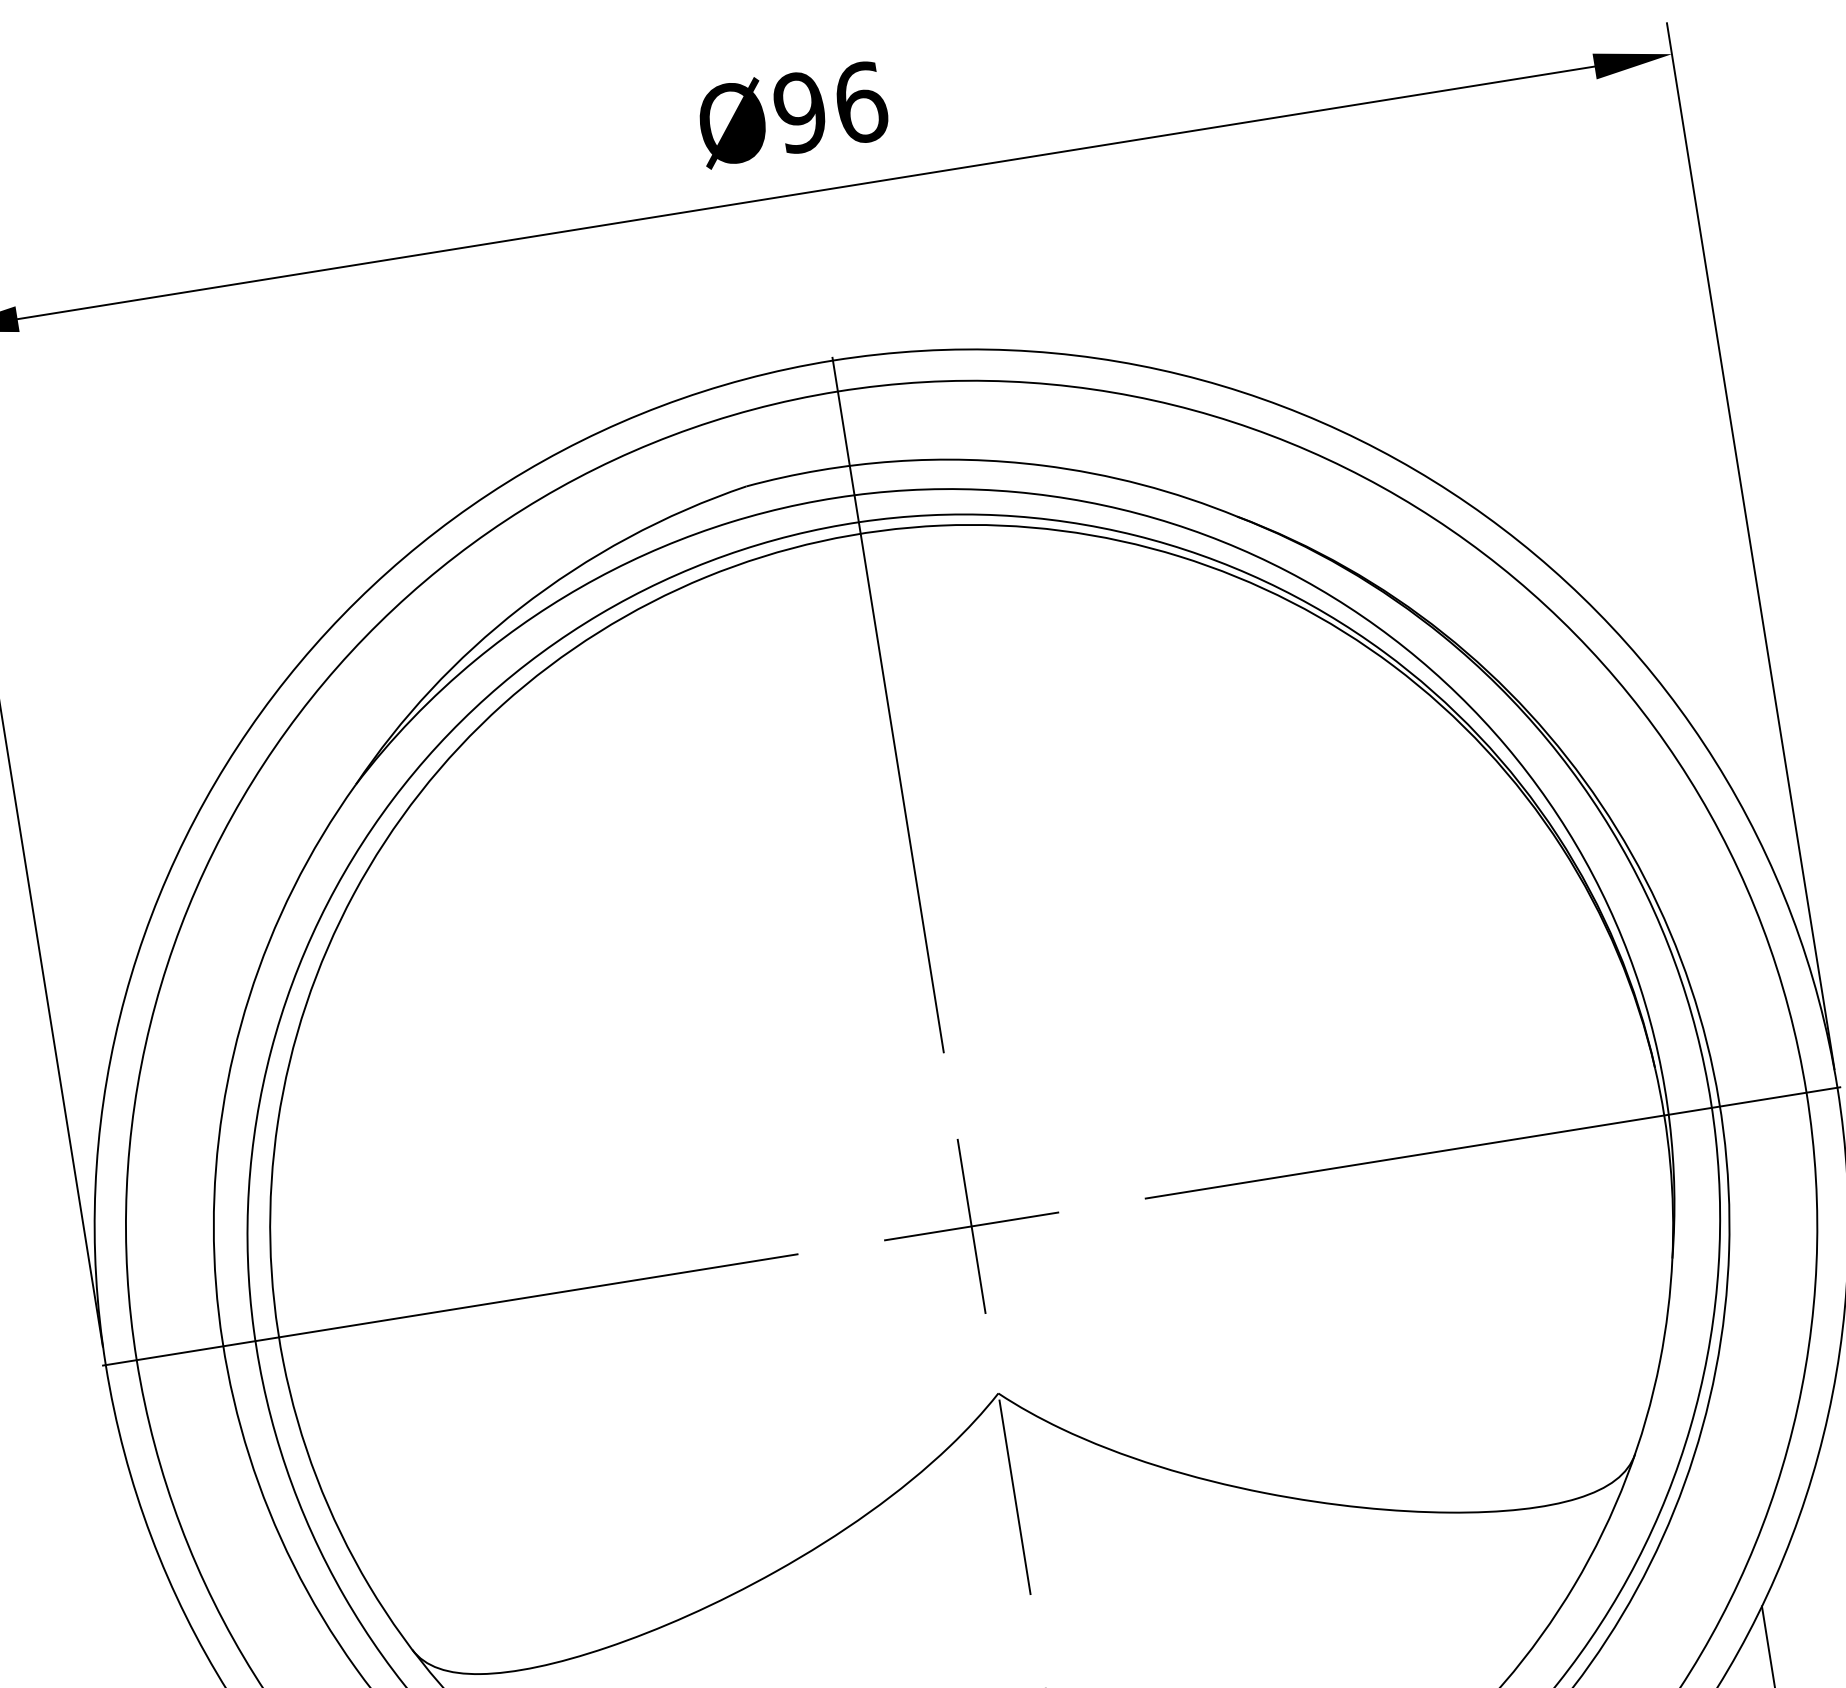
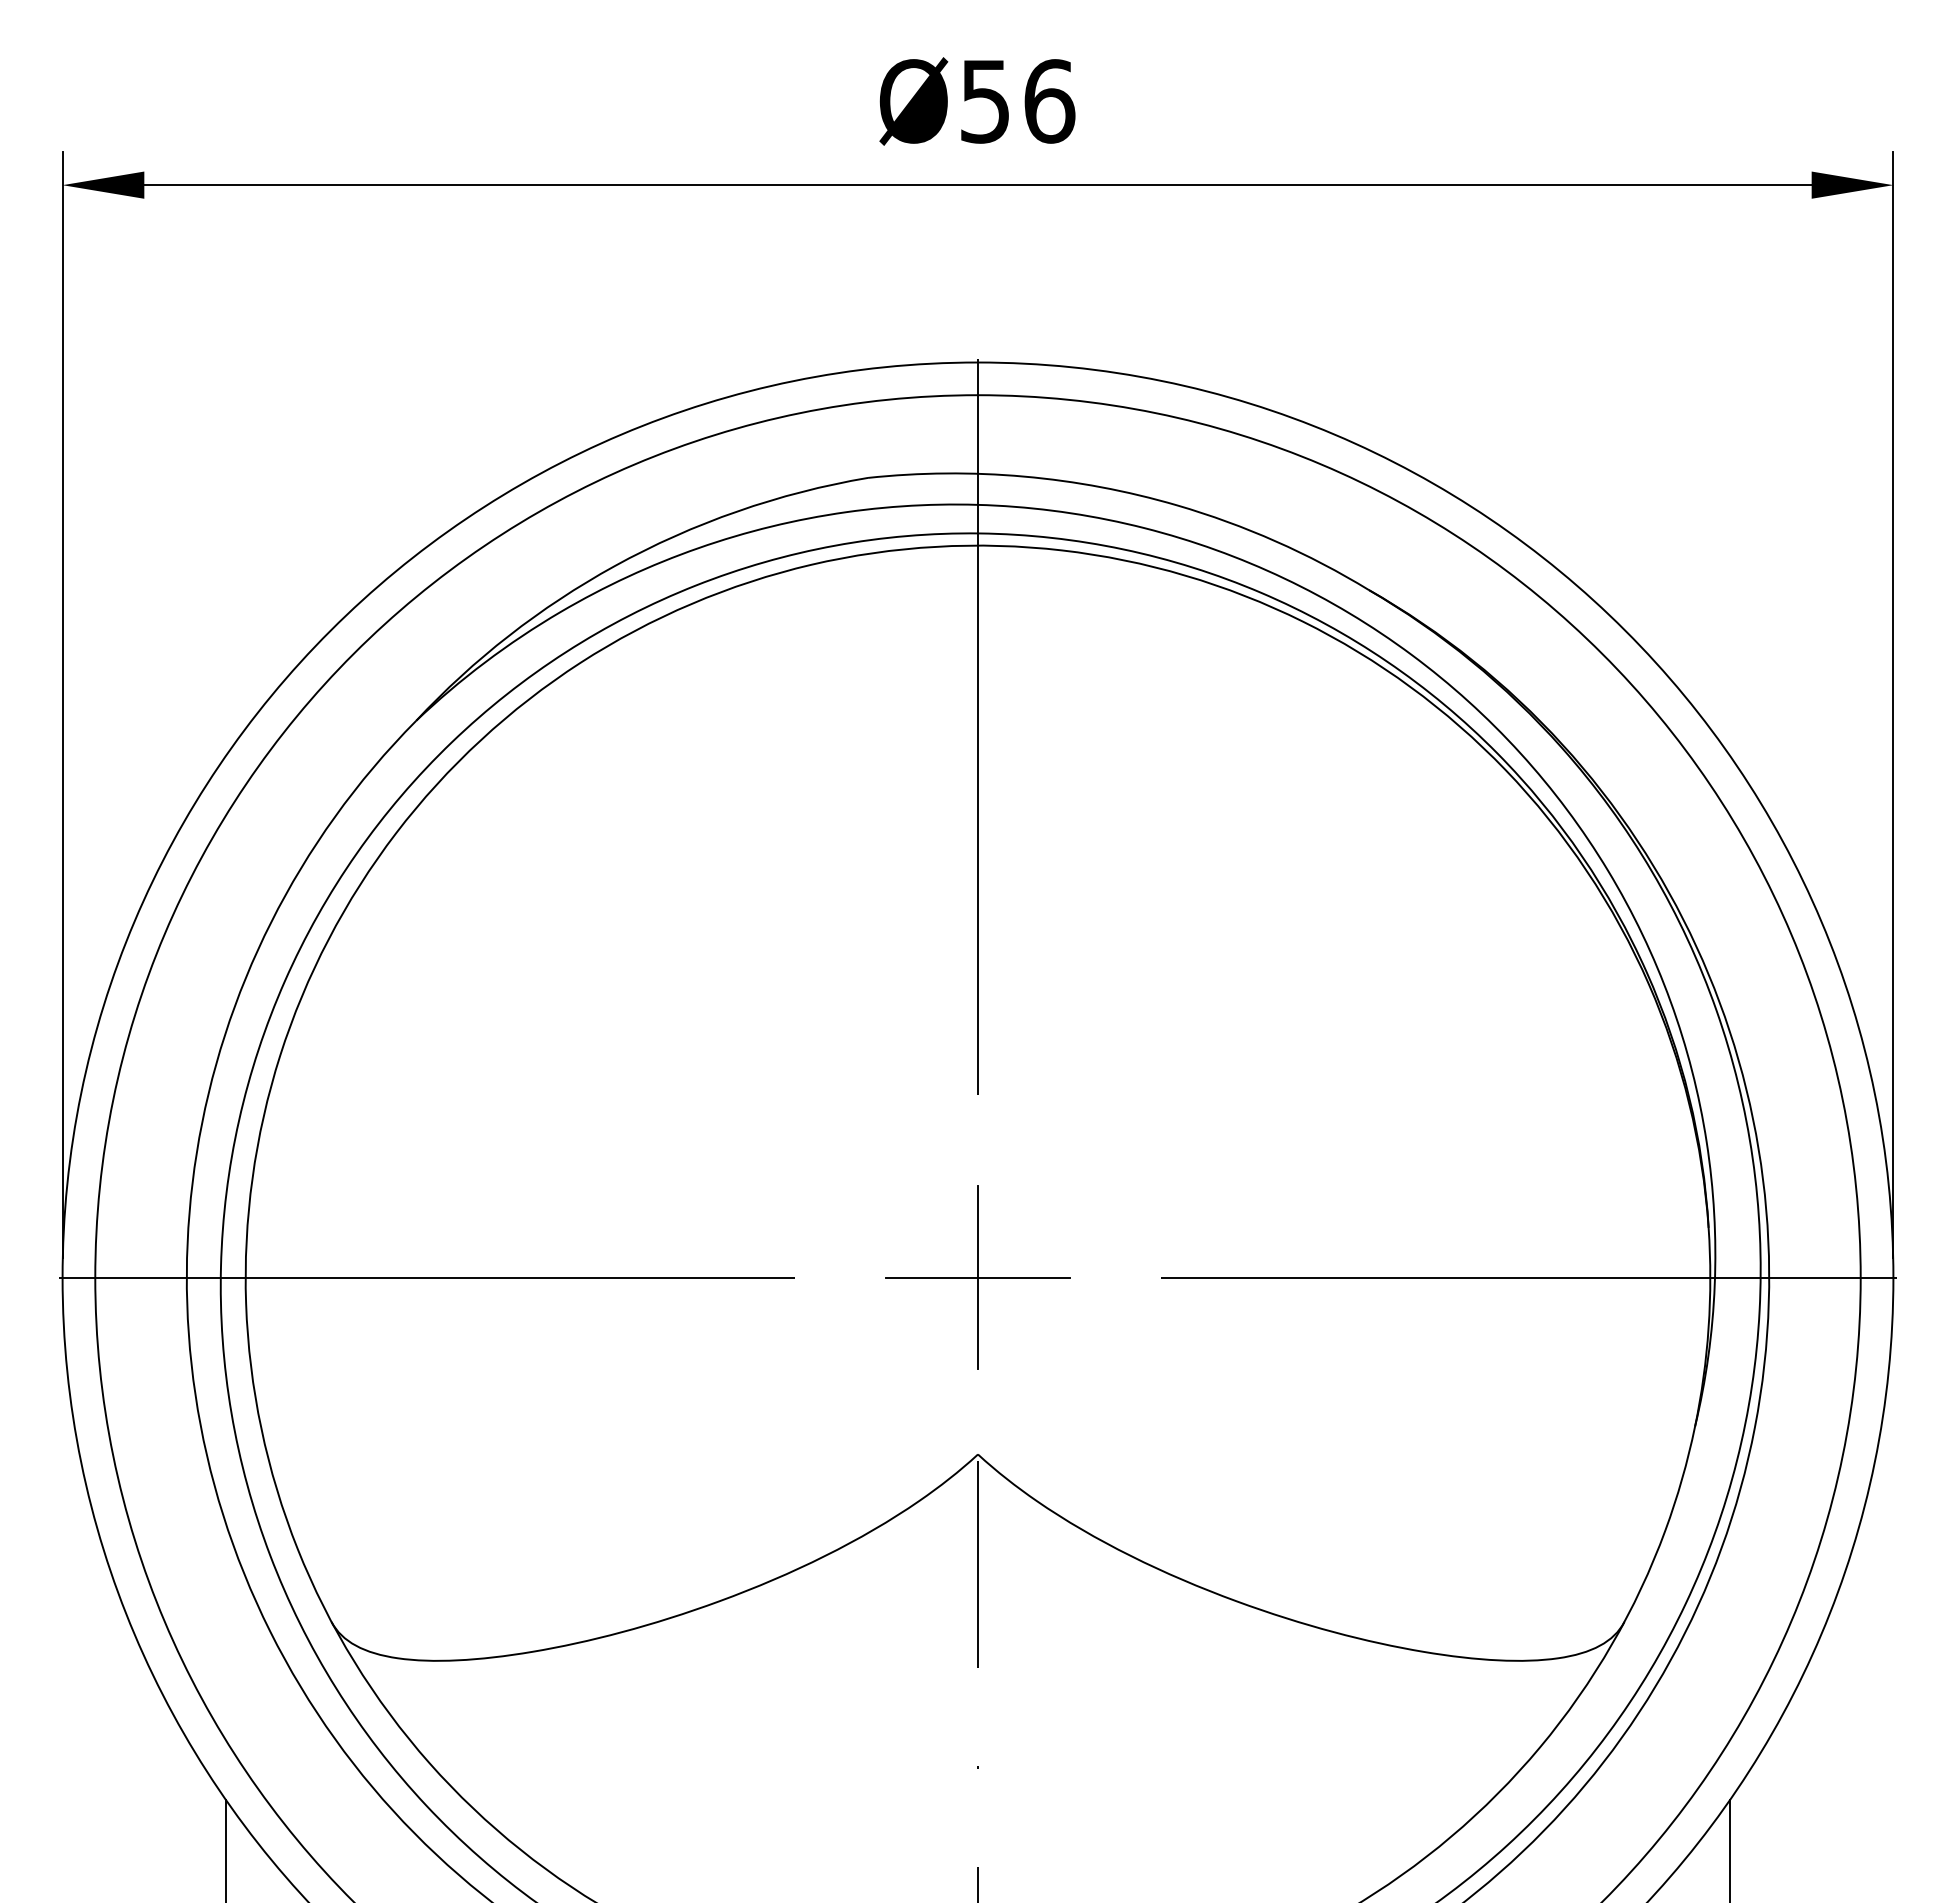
text: (800, 112) -> (985, 101), Ø96 -> Ø56

